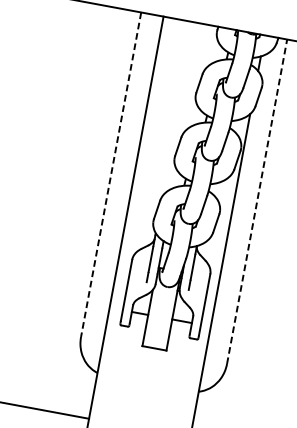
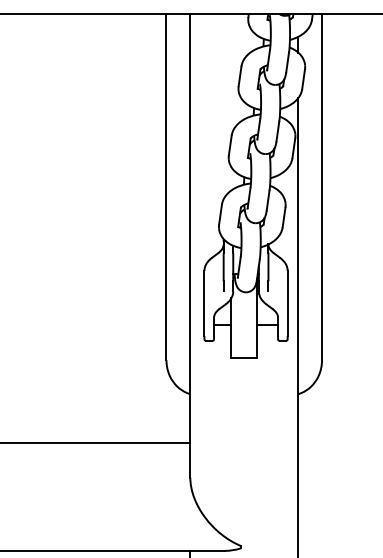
line: (111, 174) -> (166, 187), dashed -> solid
line: (257, 202) -> (322, 187), dashed -> solid

